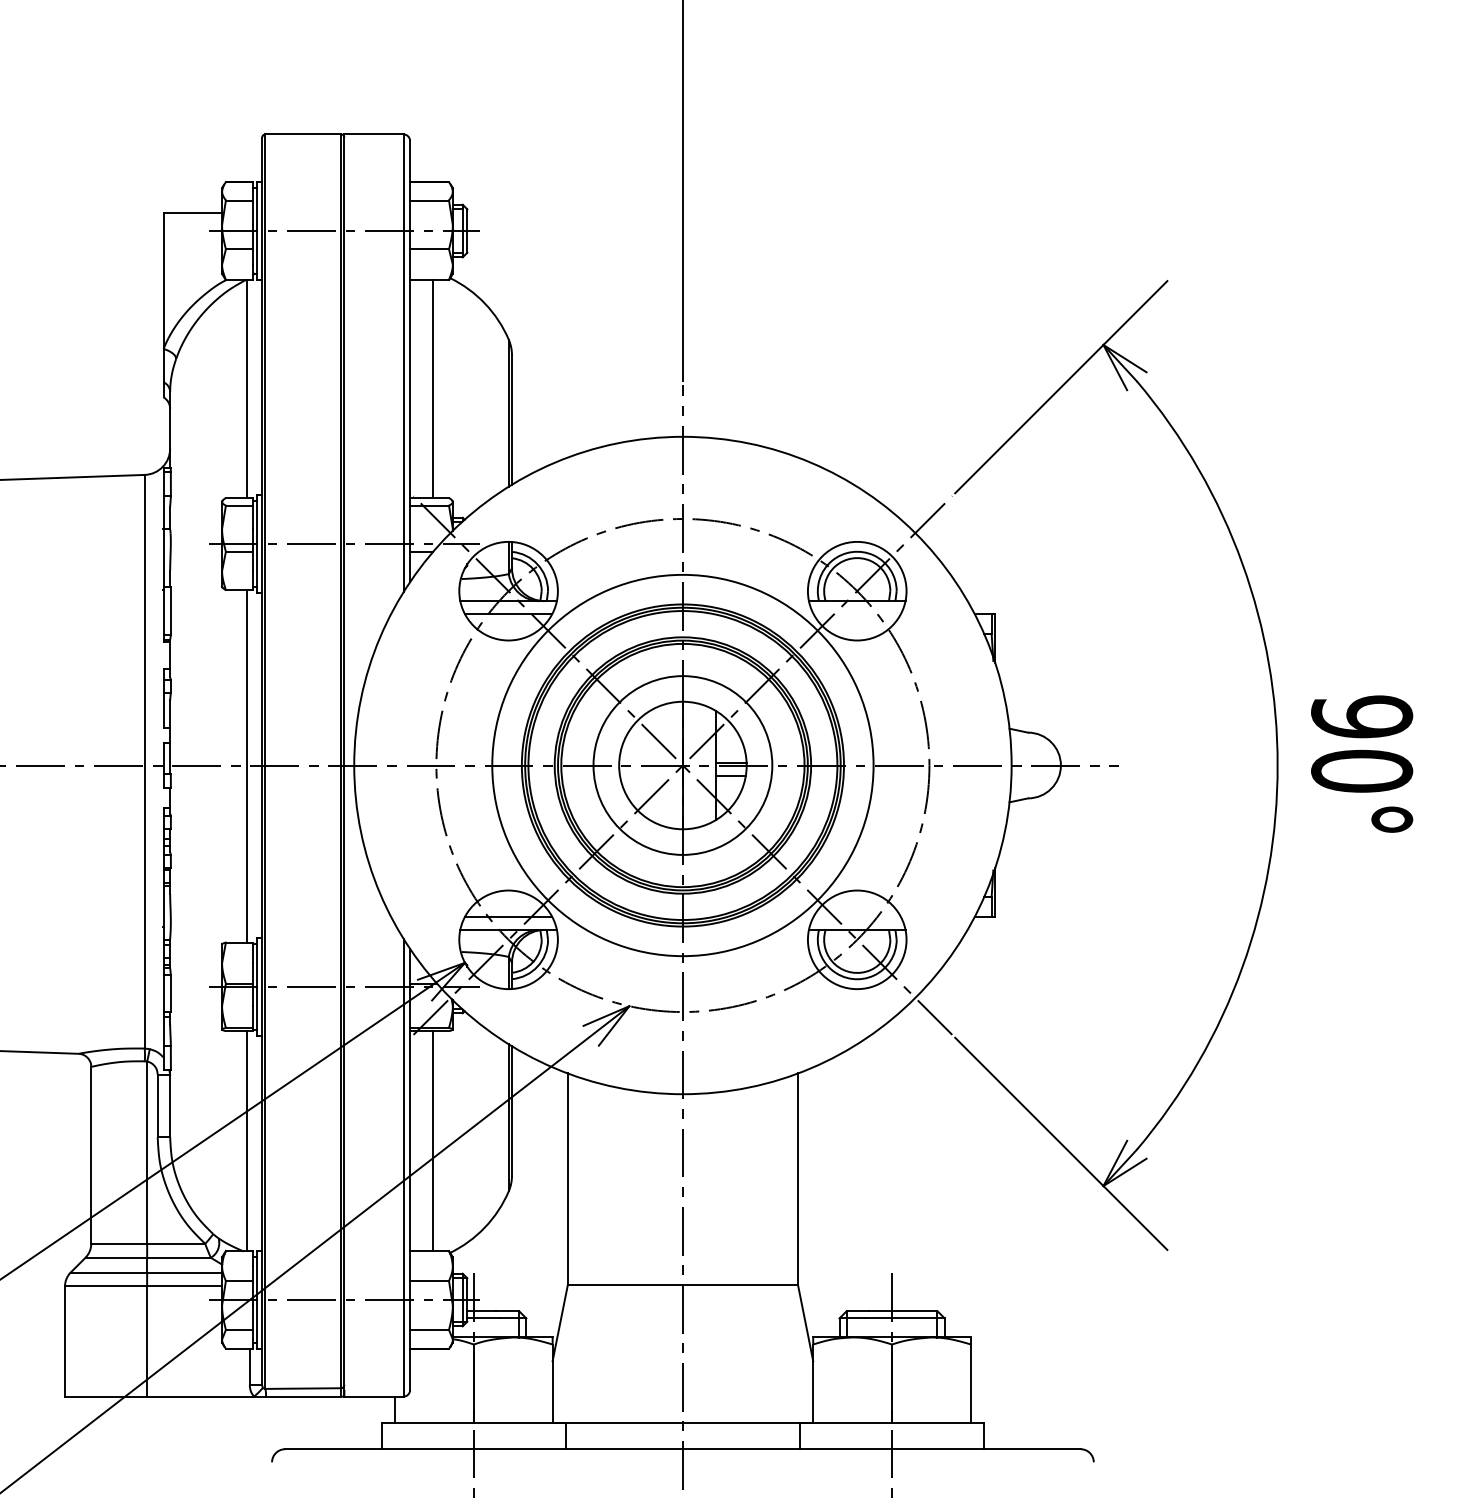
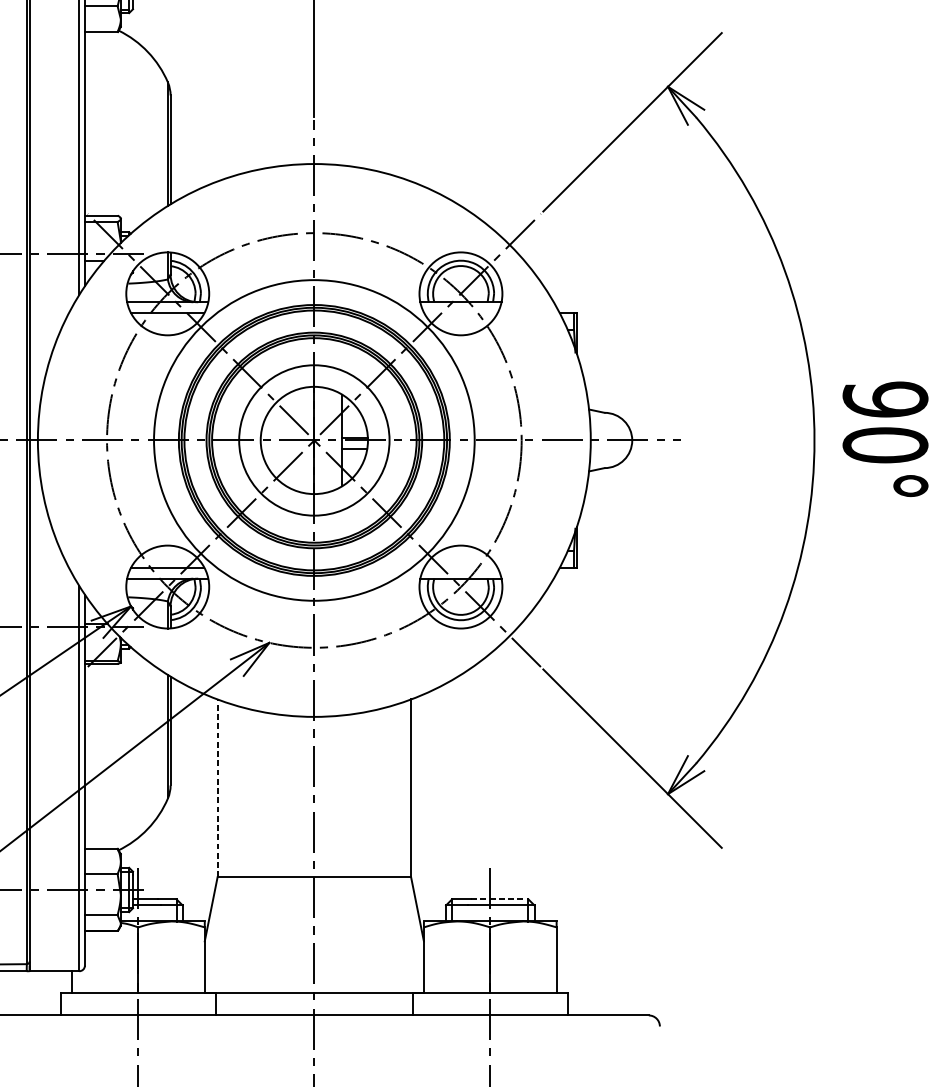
line: (433, 388) -> (104, 123), removed
line: (433, 1141) -> (104, 756), removed
line: (567, 1179) -> (217, 788), solid -> dashed
line: (903, 1311) -> (499, 899), solid -> dashed

